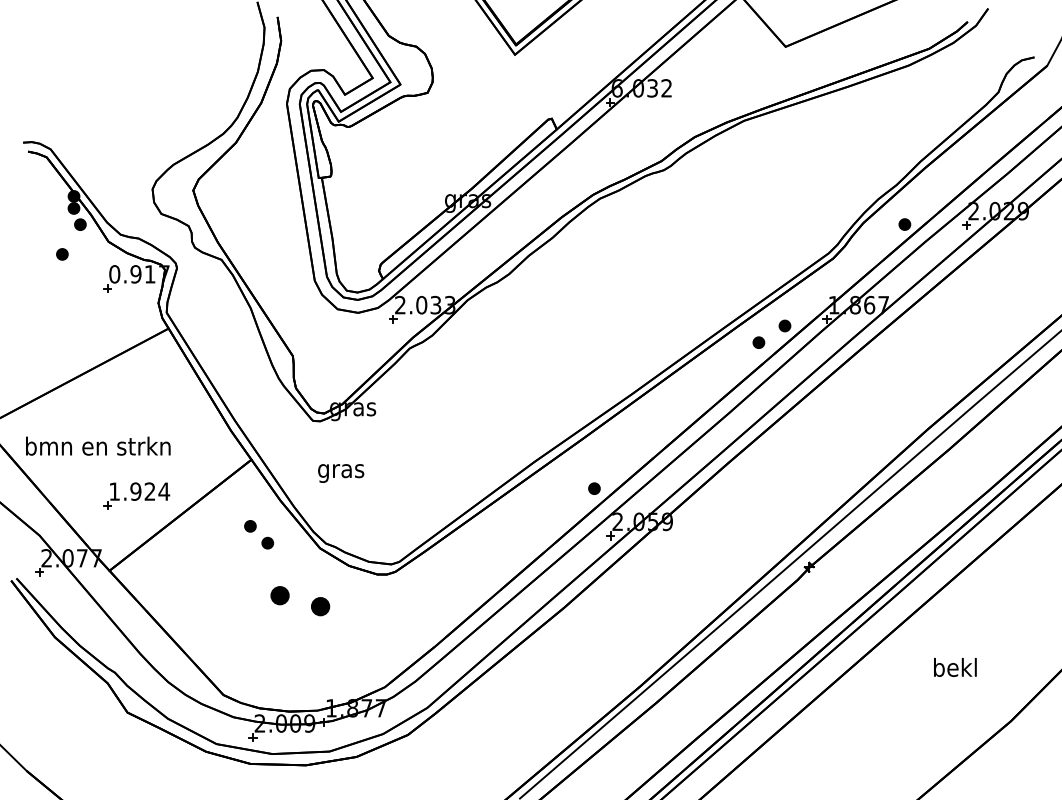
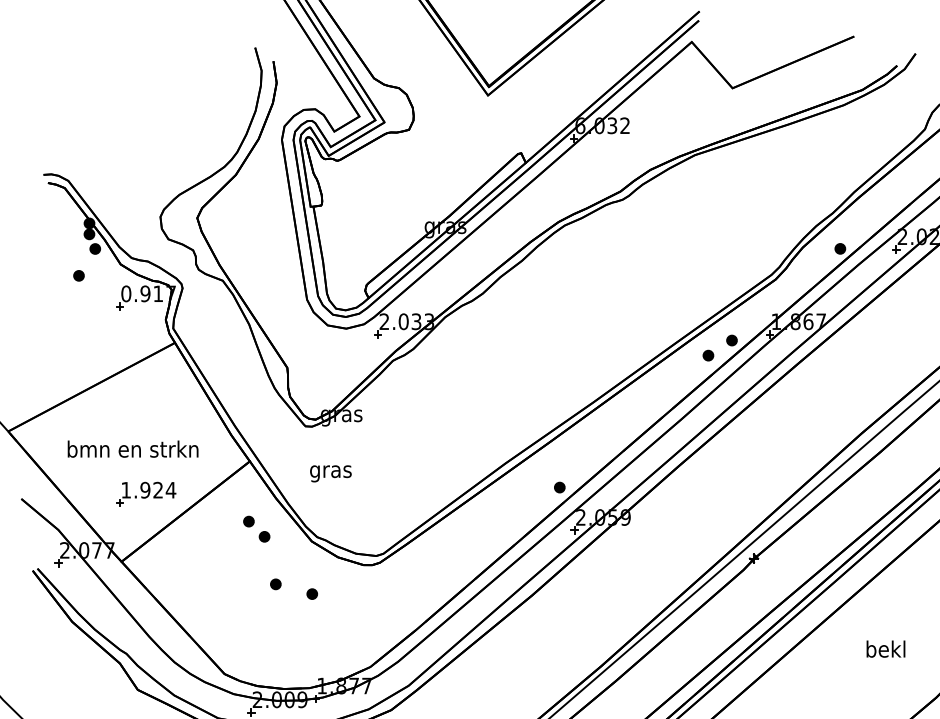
text: (98, 445) -> (133, 448), moved
part: (280, 595) -> (276, 584), size x0.62
part: (320, 606) -> (312, 594), size x0.62

